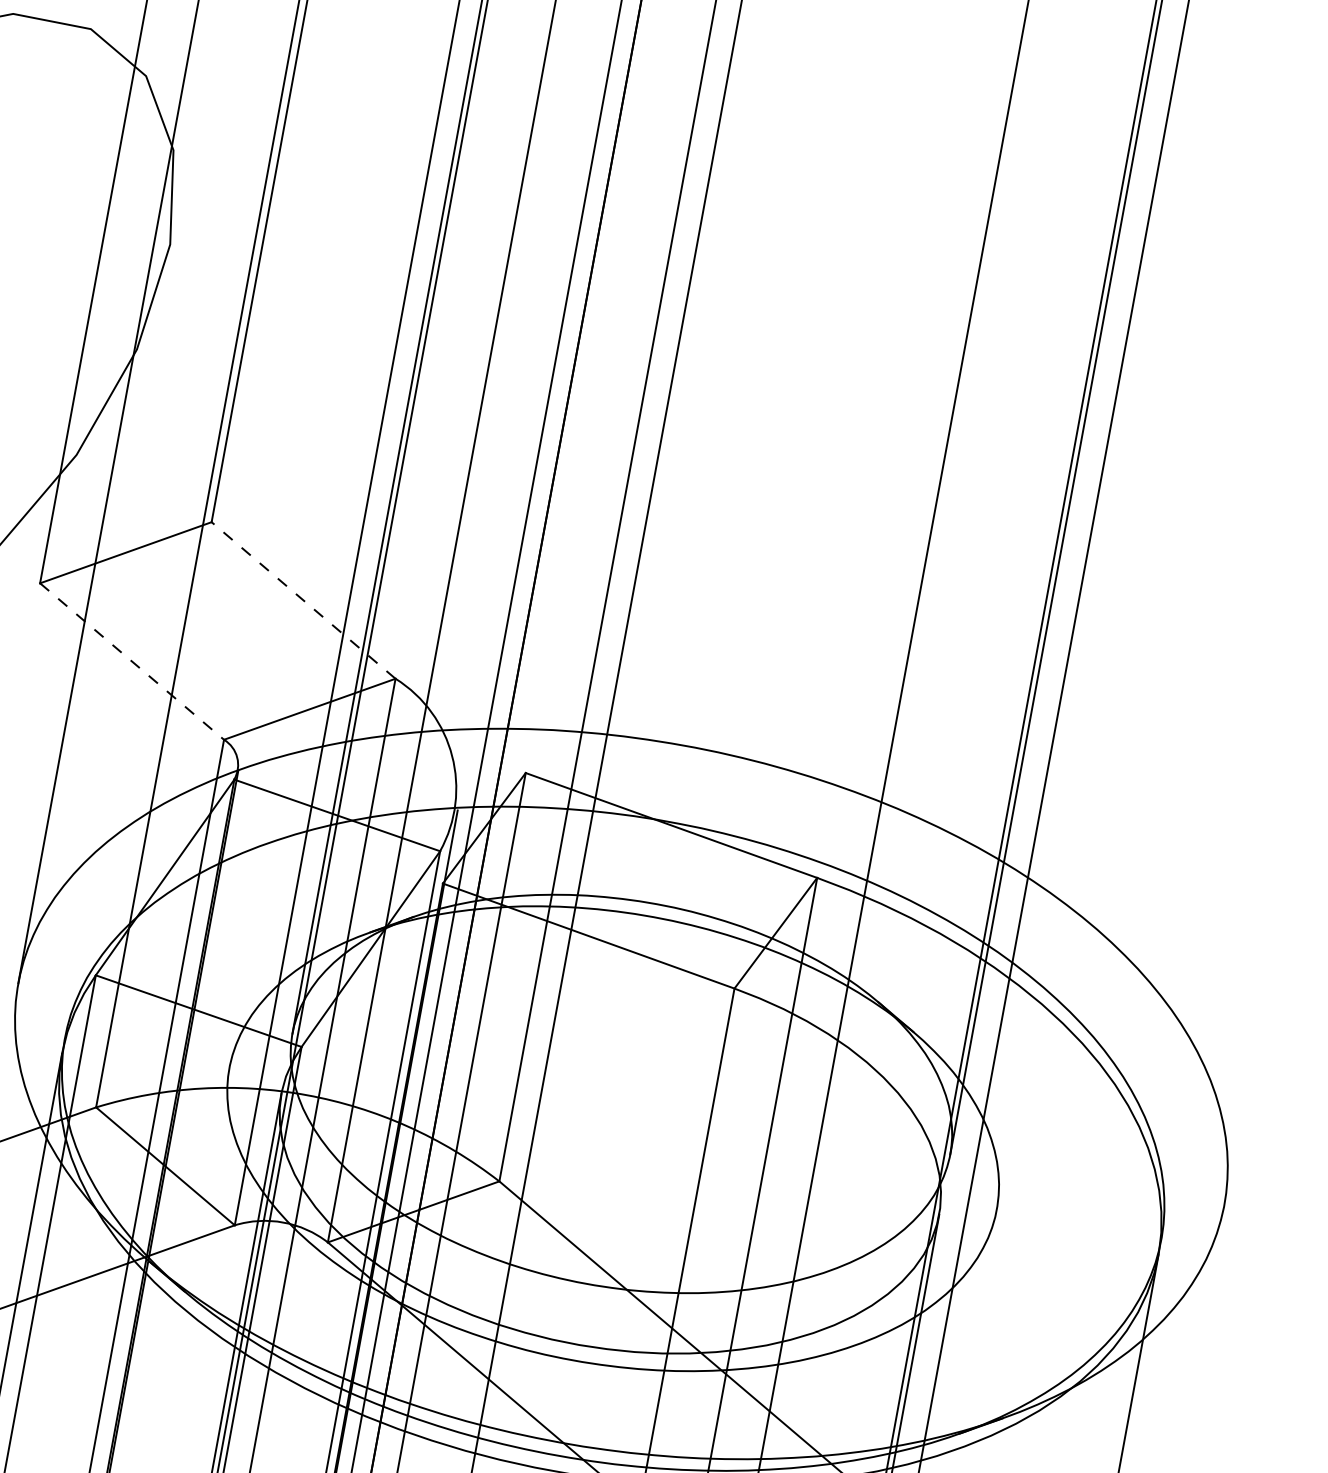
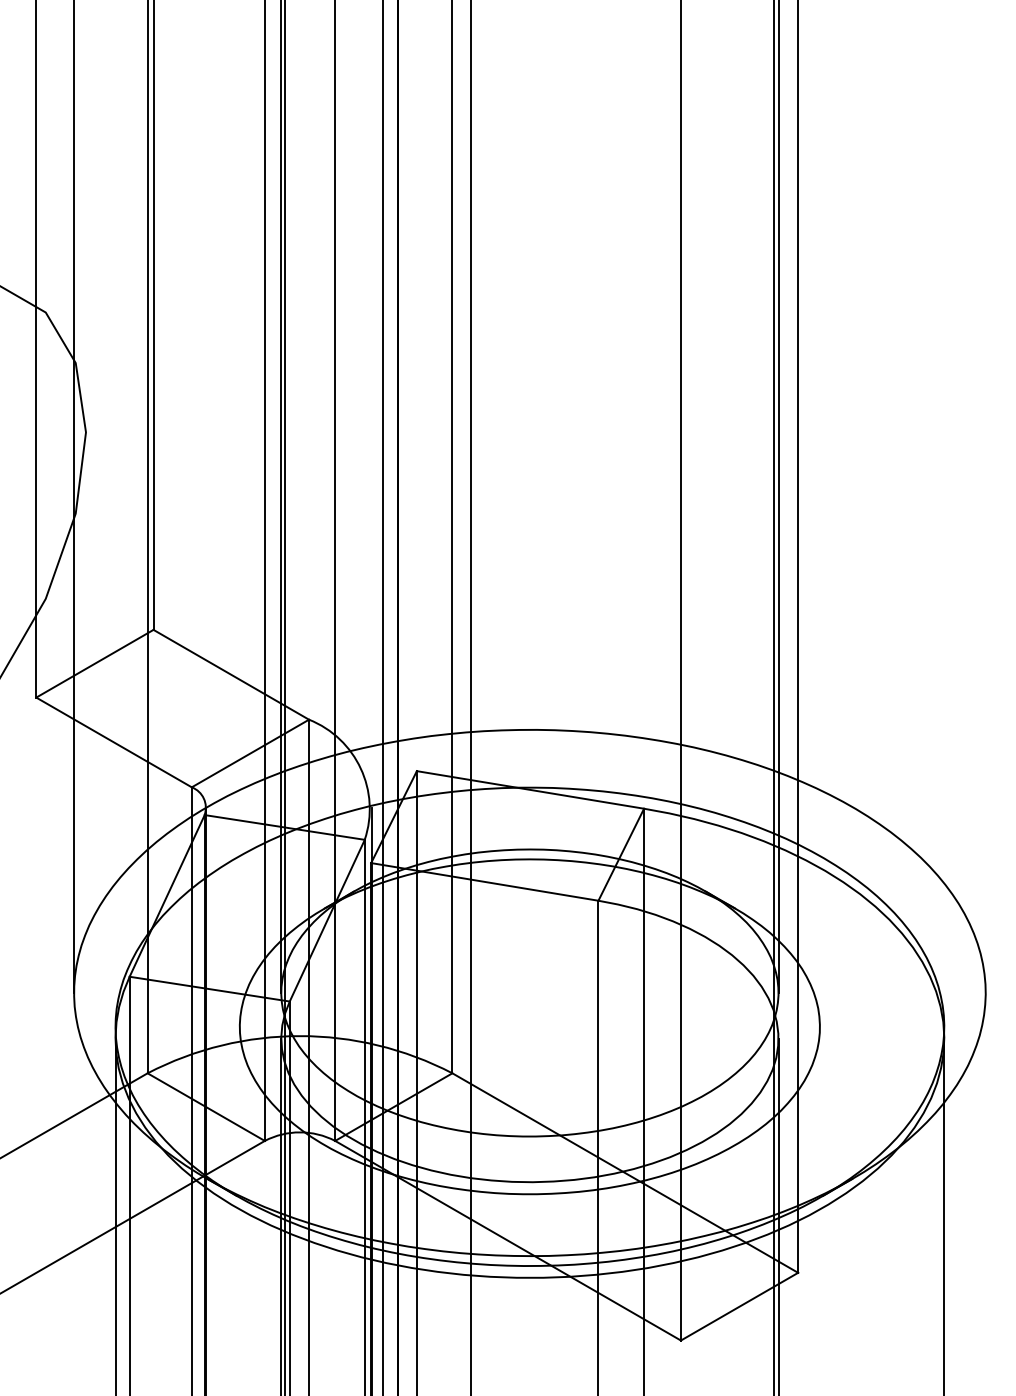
line: (303, 600) -> (231, 674), dashed -> solid
line: (132, 661) -> (114, 742), dashed -> solid

